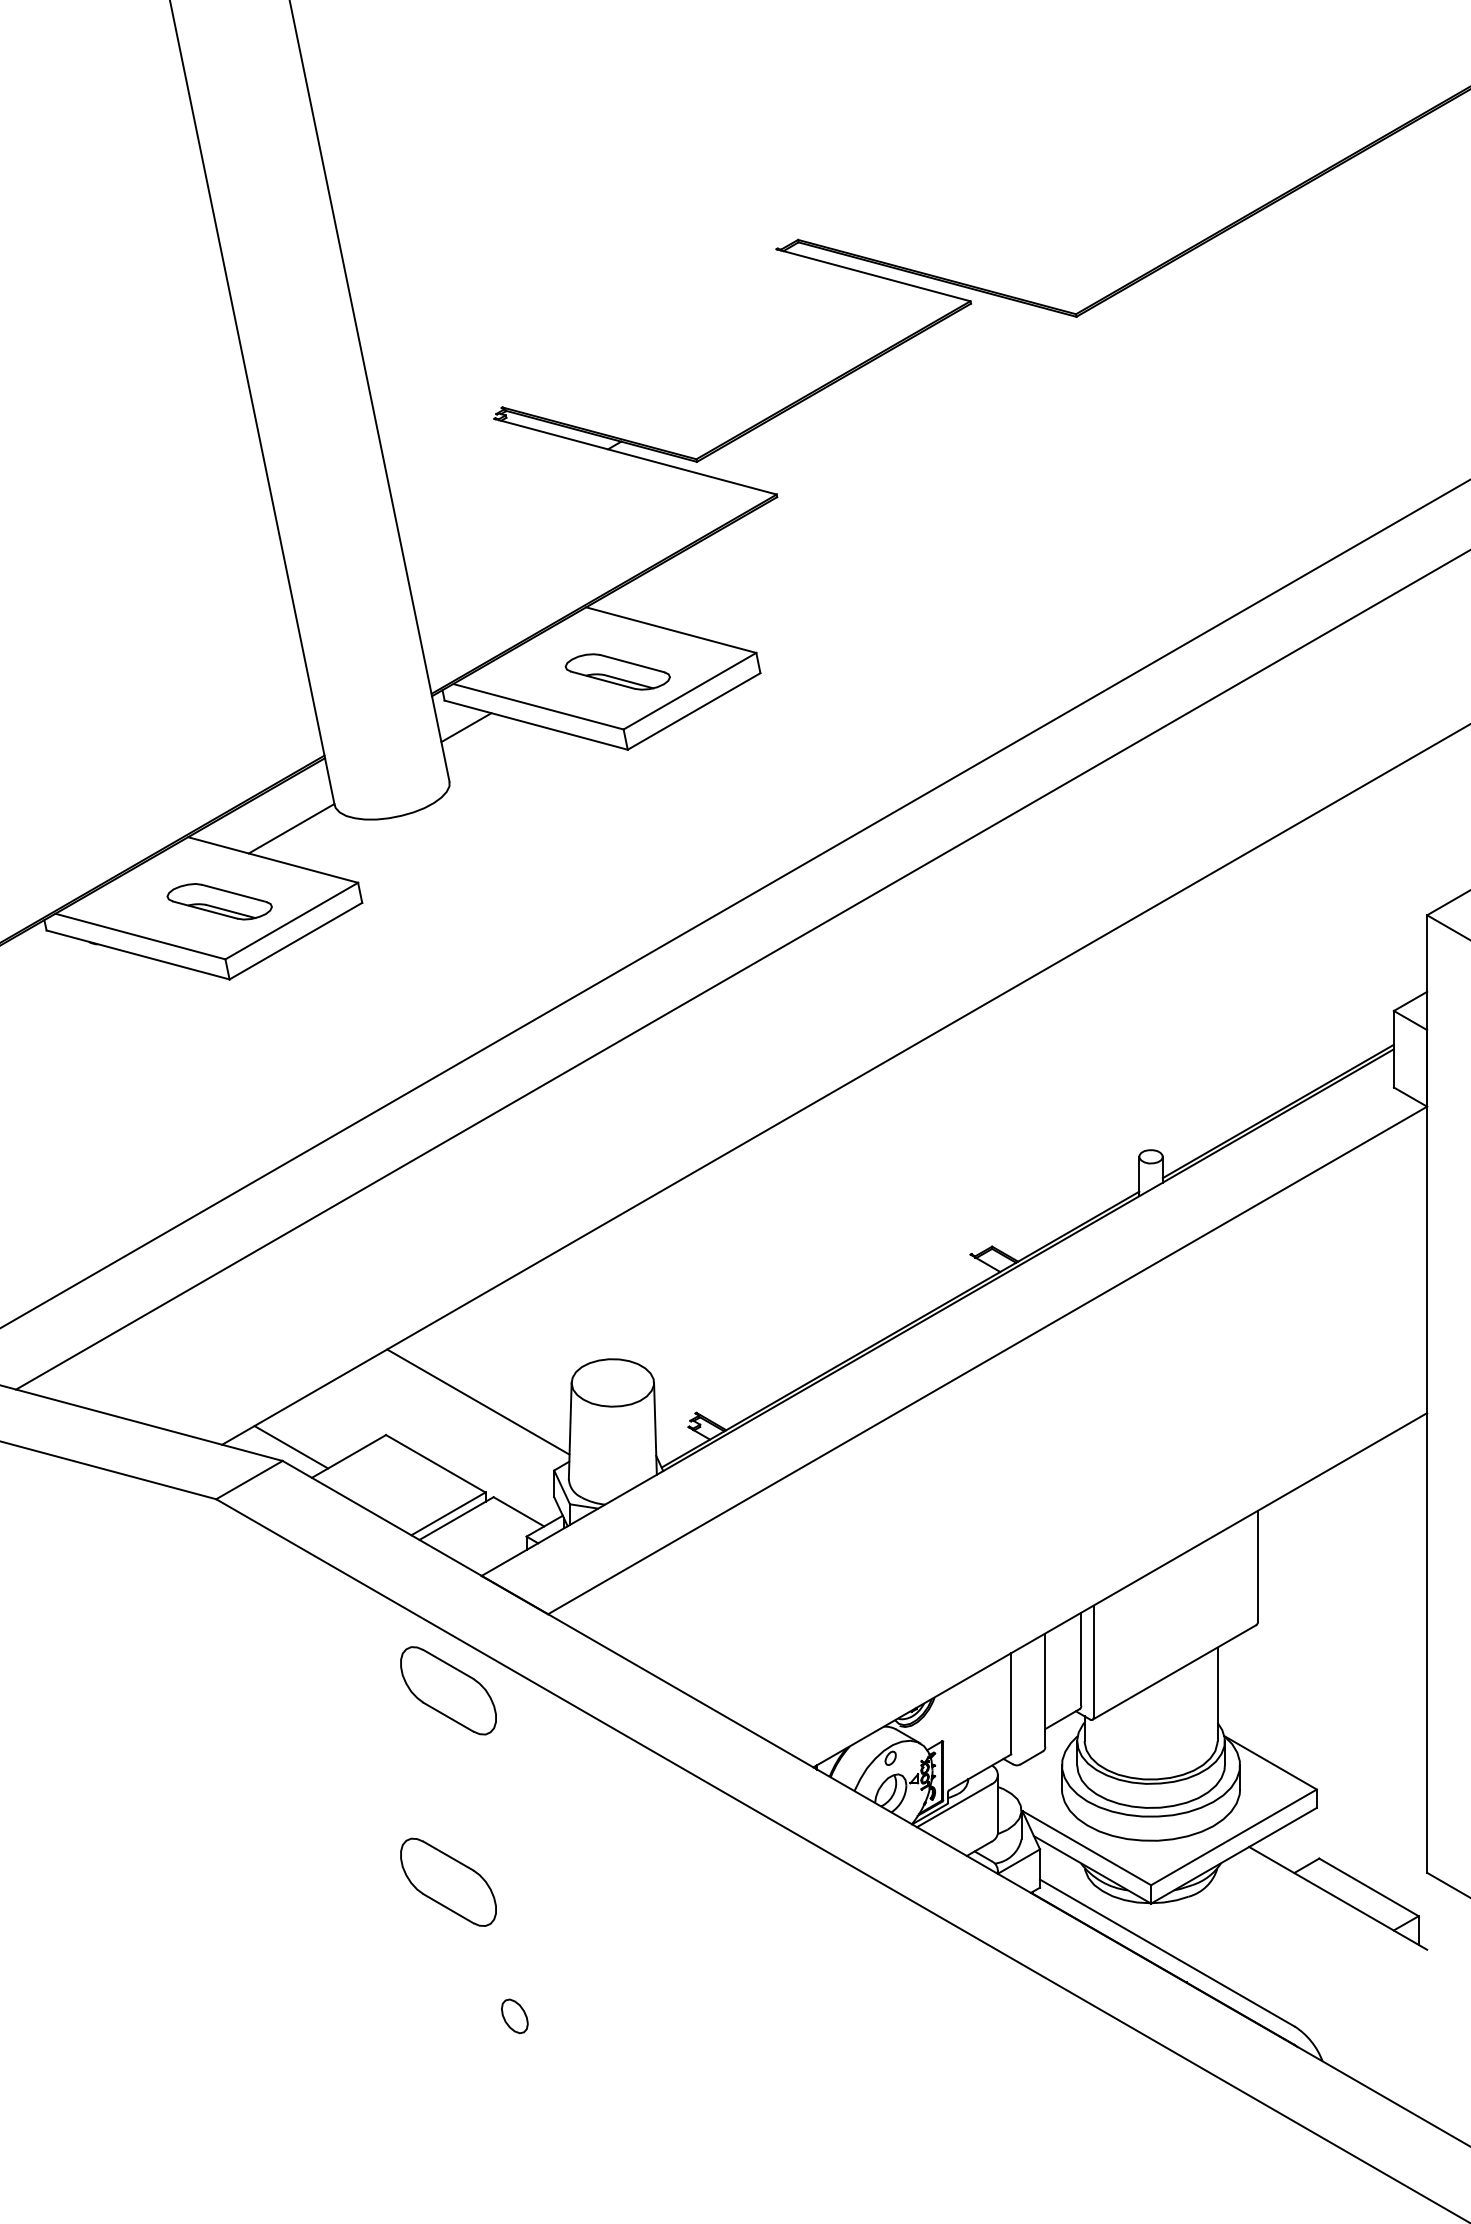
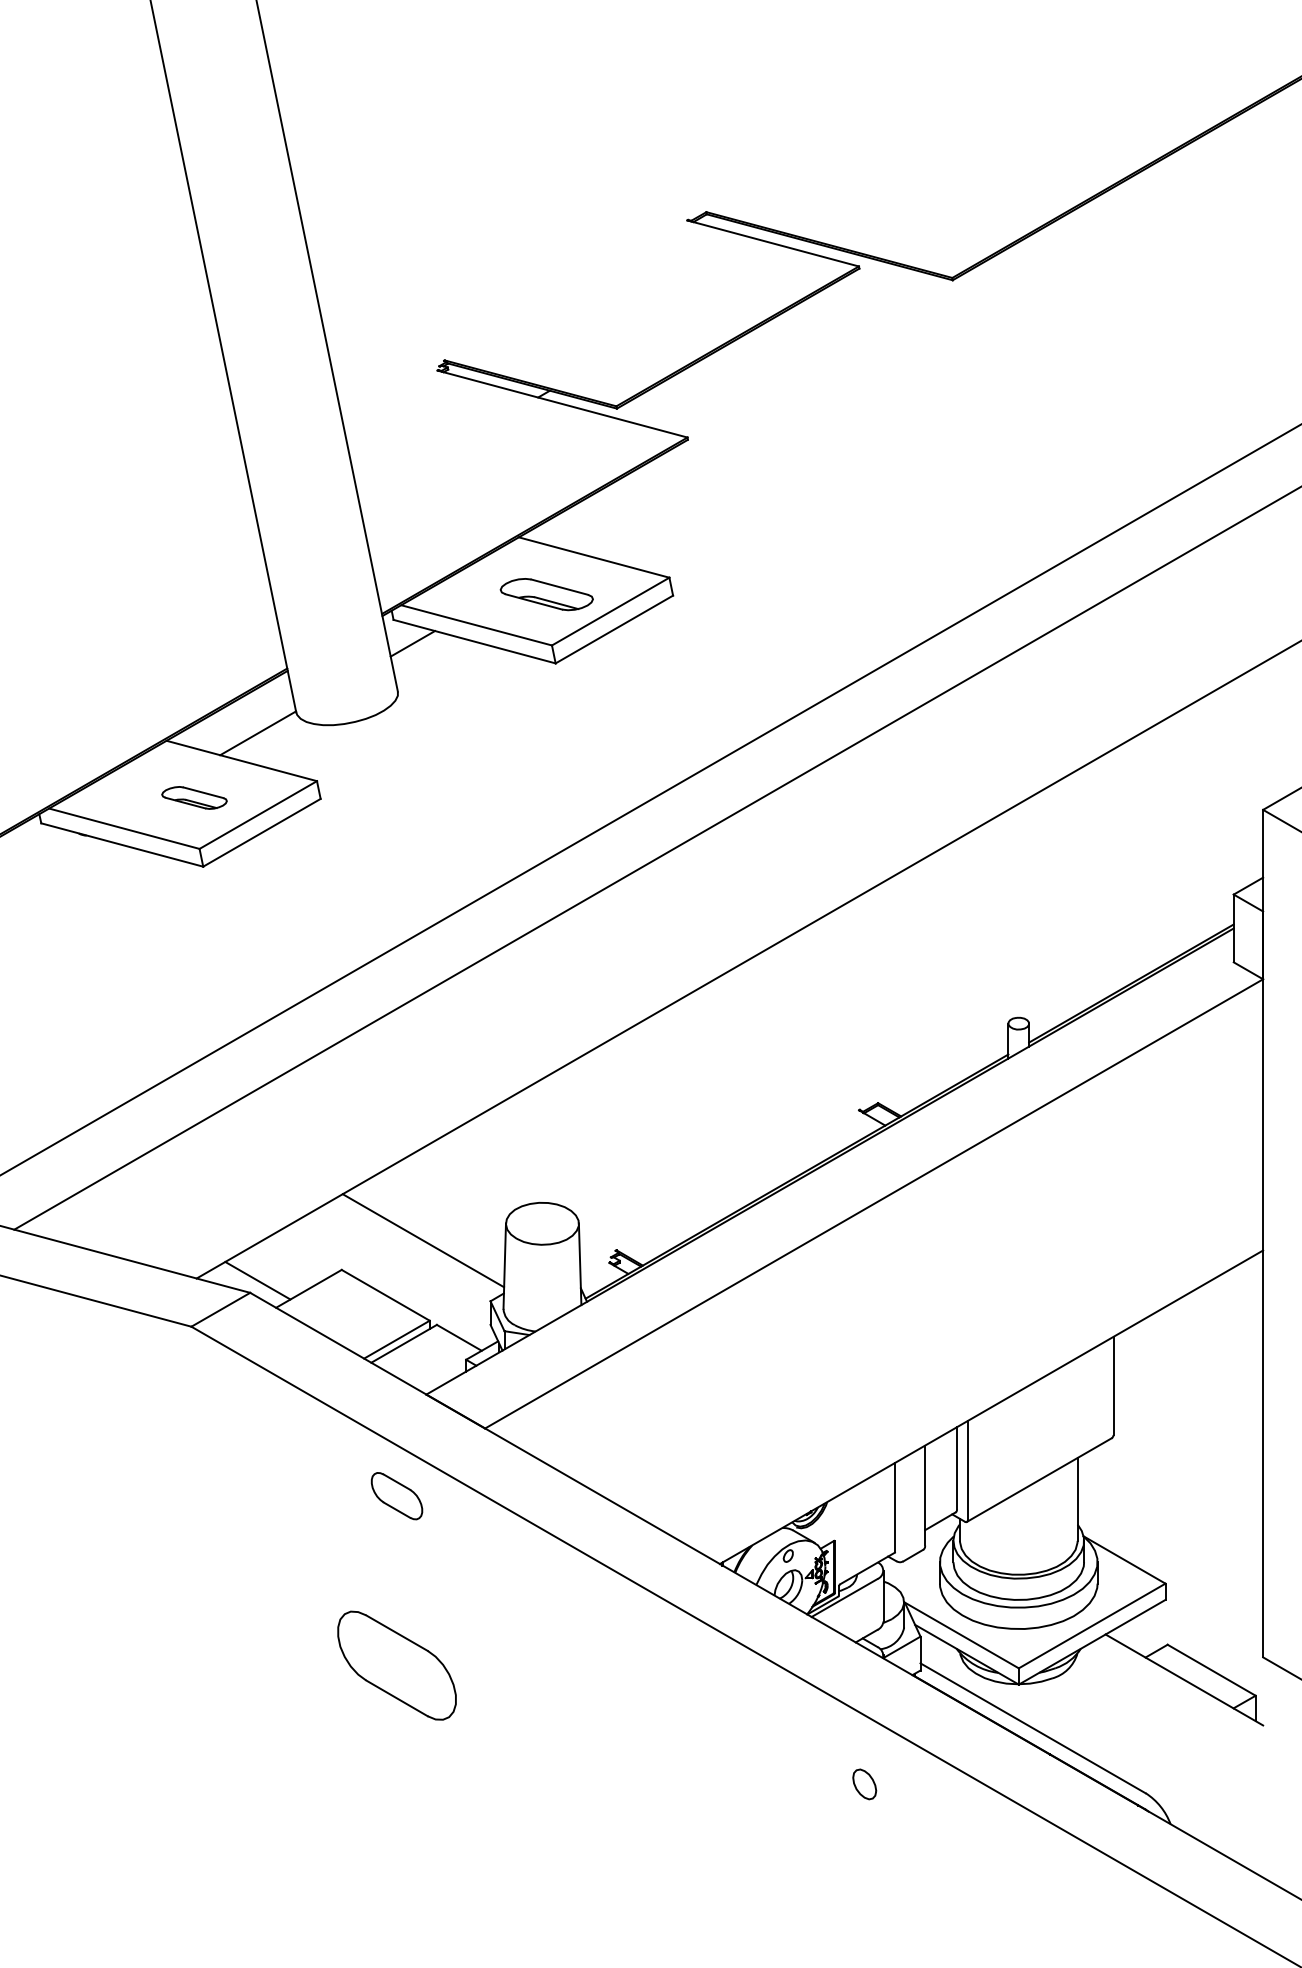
part: (219, 901) -> (194, 797), size x0.7
part: (447, 1689) -> (396, 1495), size x0.6
part: (447, 1882) -> (396, 1665), size x1.4
part: (514, 2016) -> (864, 1784), moved

